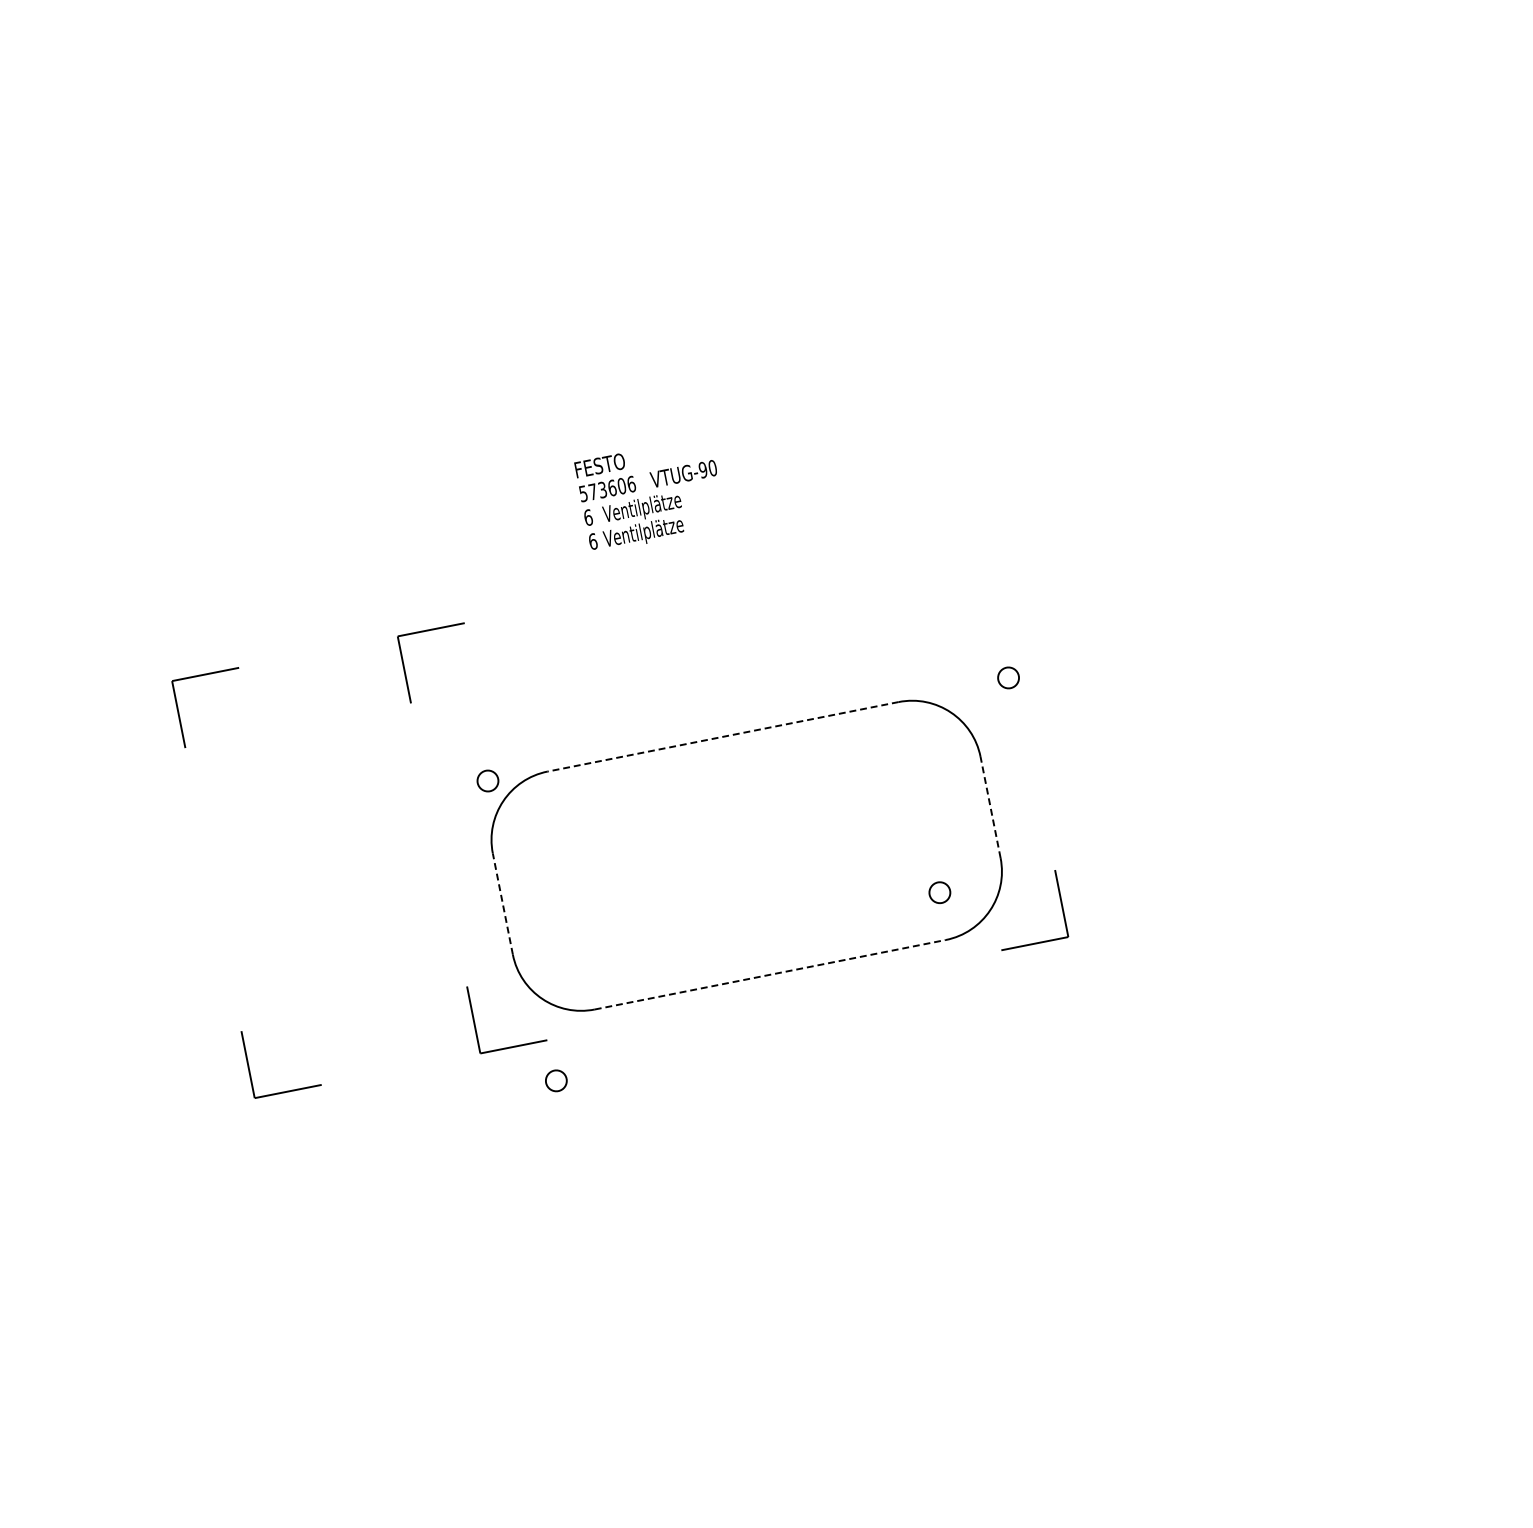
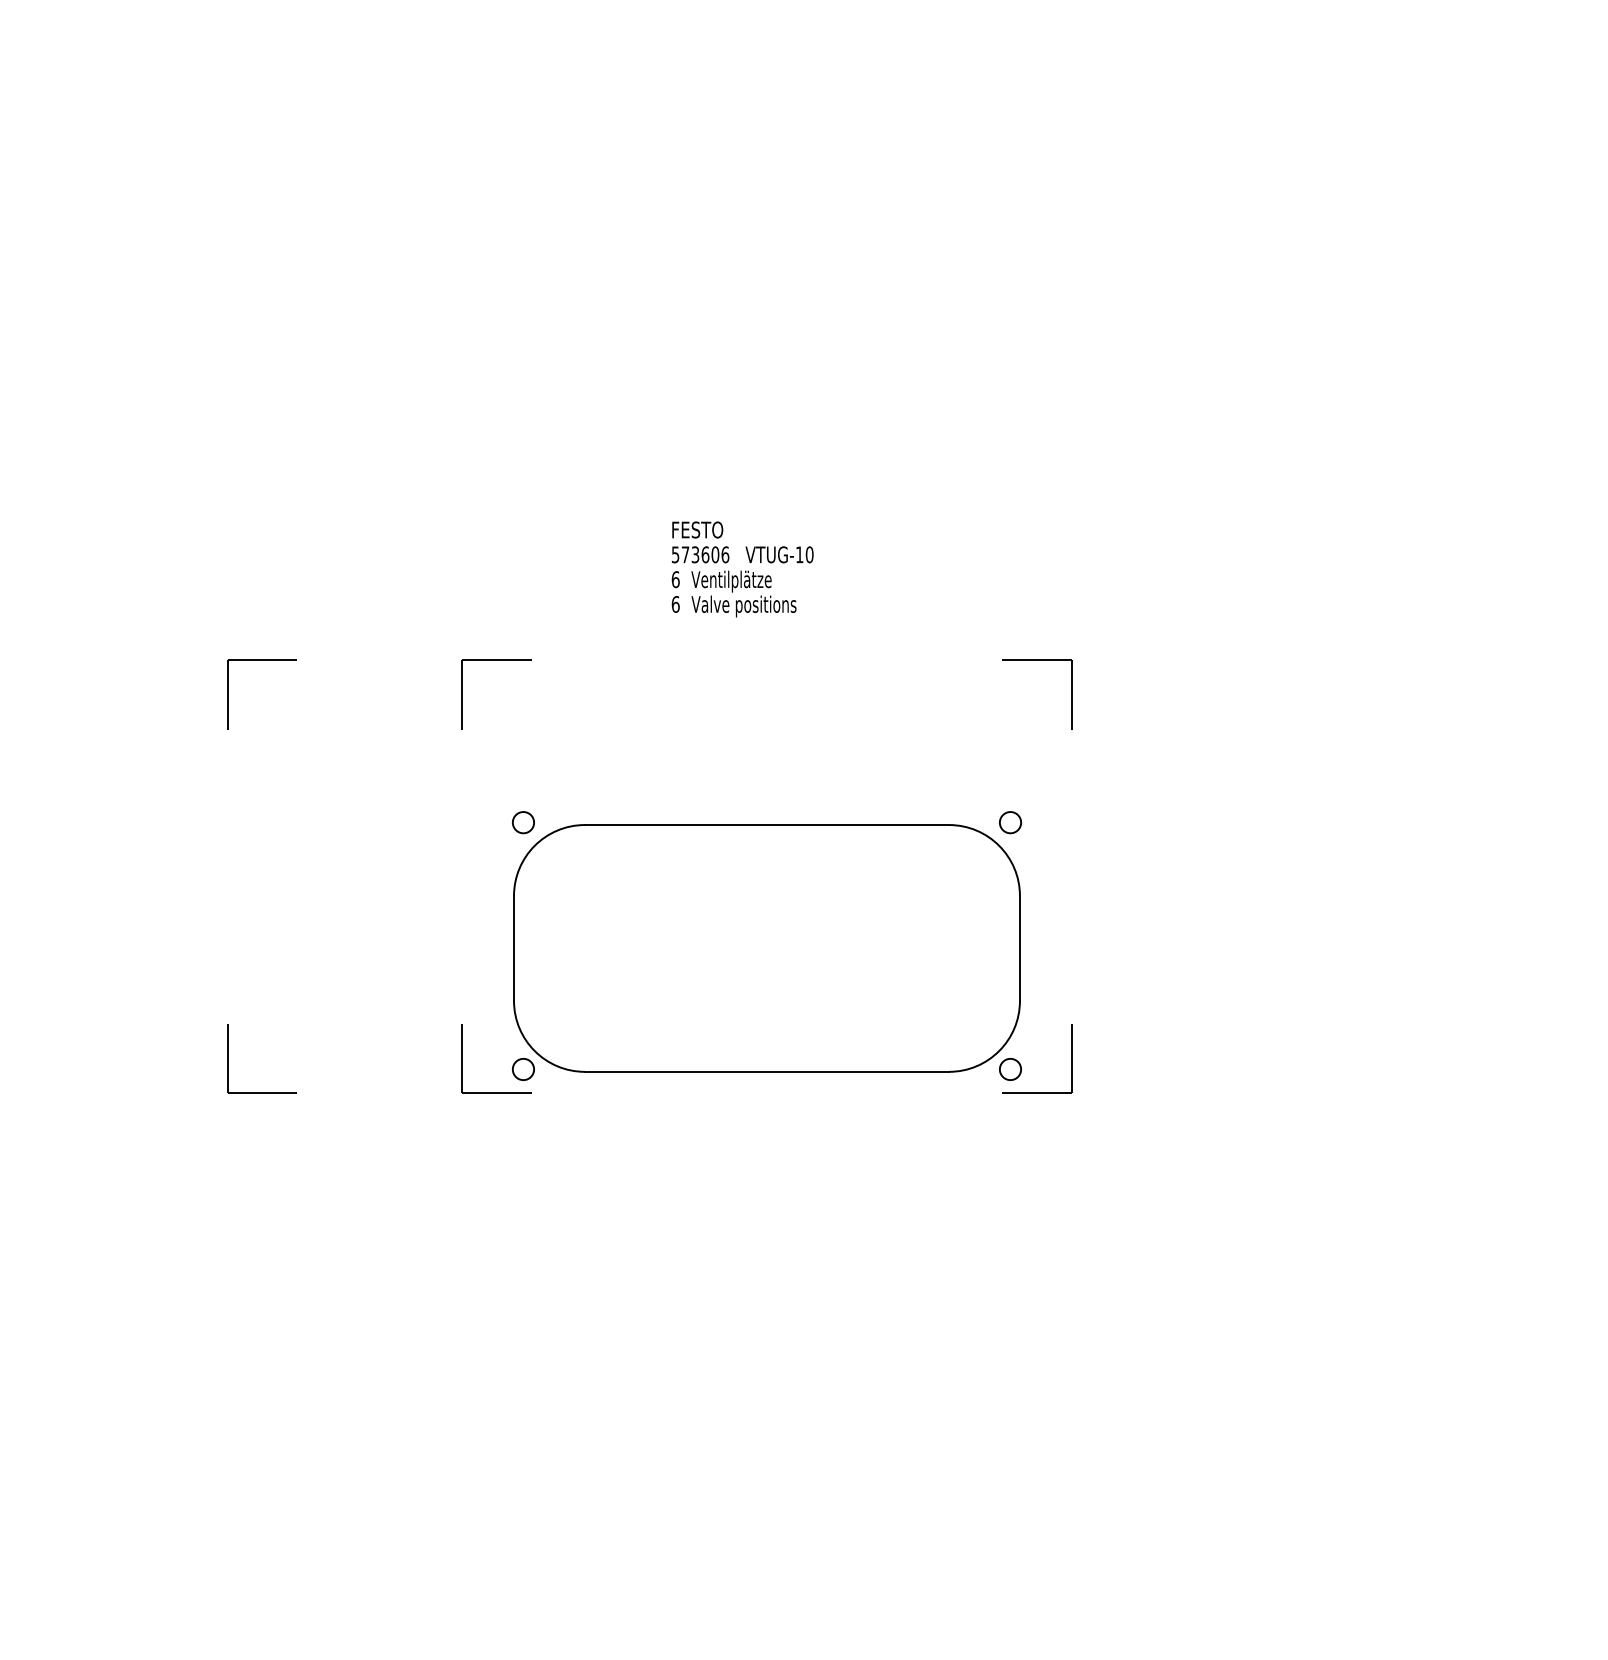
text: (702, 469) -> (799, 554), VTUG-90 -> VTUG-10
part: (952, 526) -> (1037, 660), added
text: (656, 531) -> (741, 606), Ventilplätze -> Valve positions
circle: (1008, 677) -> (1010, 822), moved
line: (722, 737) -> (766, 825), dashed -> solid
line: (989, 806) -> (1019, 947), dashed -> solid
circle: (939, 892) -> (1010, 1069), moved
line: (503, 903) -> (514, 947), dashed -> solid
line: (770, 974) -> (767, 1071), dashed -> solid
circle: (556, 1080) -> (523, 1069), moved

